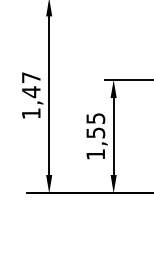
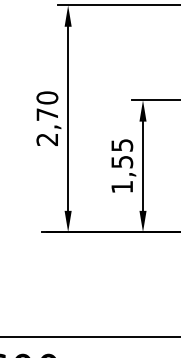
text: (31, 95) -> (47, 118), 1,47 -> 2,70

